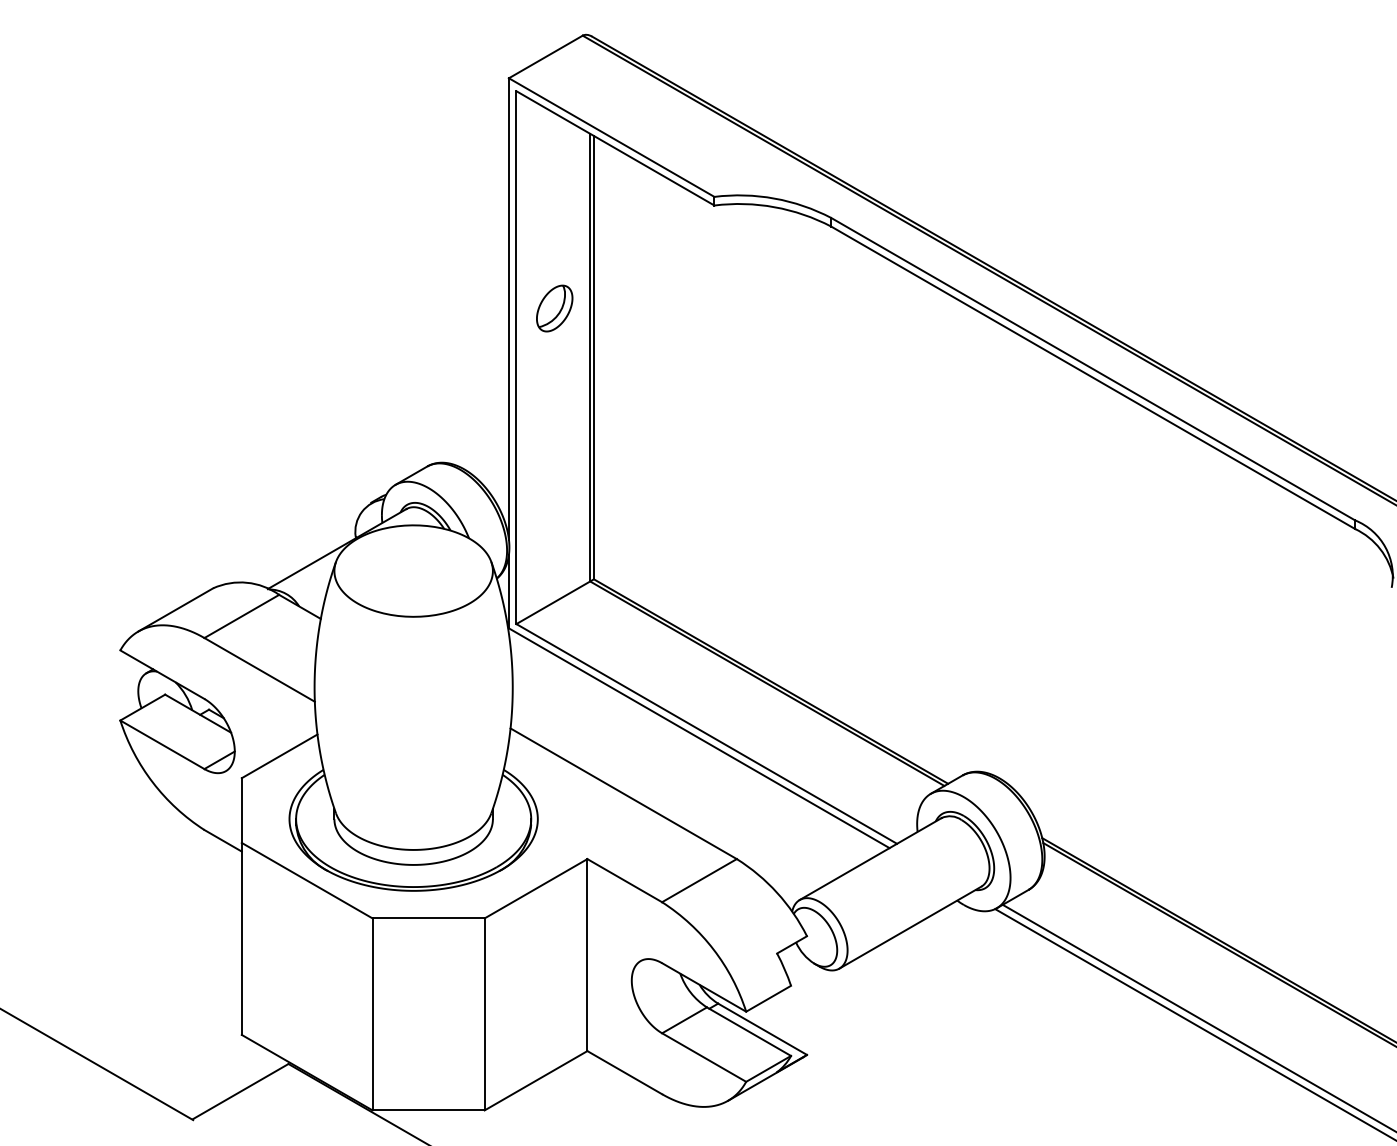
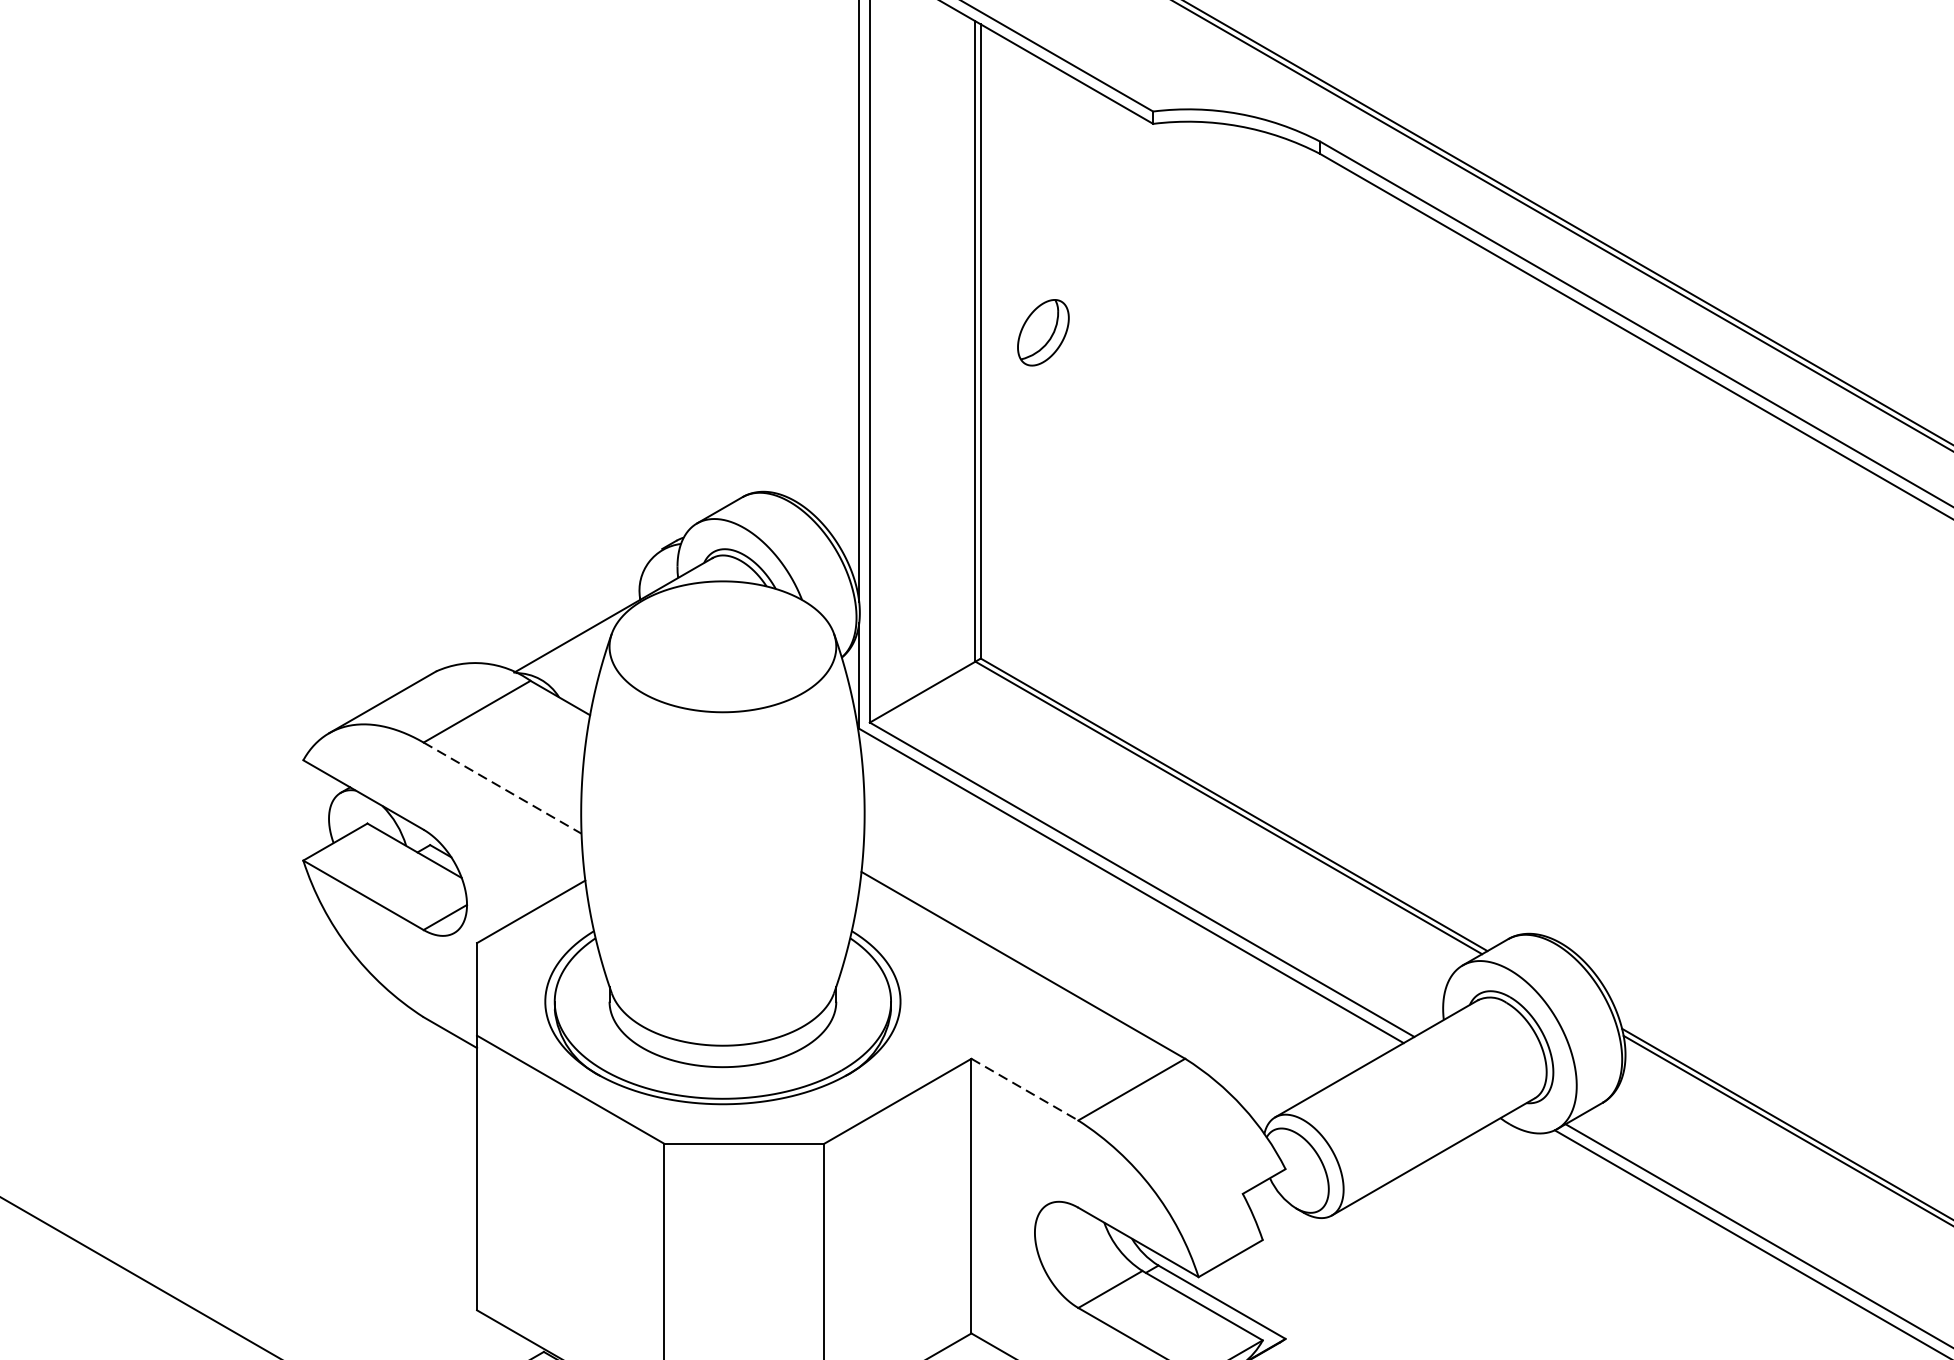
part: (554, 308) -> (1043, 332), moved
line: (259, 669) -> (502, 787), solid -> dashed
line: (625, 880) -> (1025, 1089), solid -> dashed

